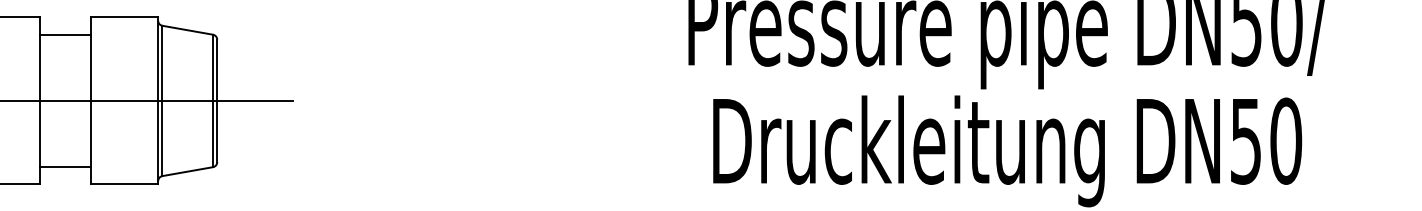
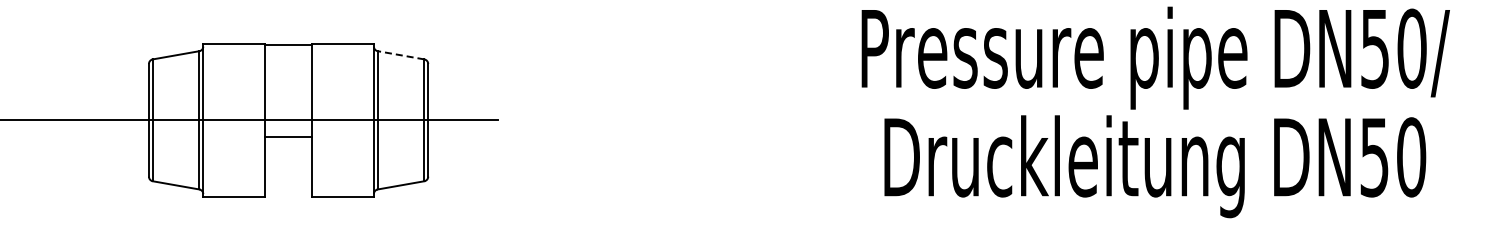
line: (188, 30) -> (401, 55), solid -> dashed
line: (65, 34) -> (288, 44), moved
line: (65, 166) -> (288, 136), moved

